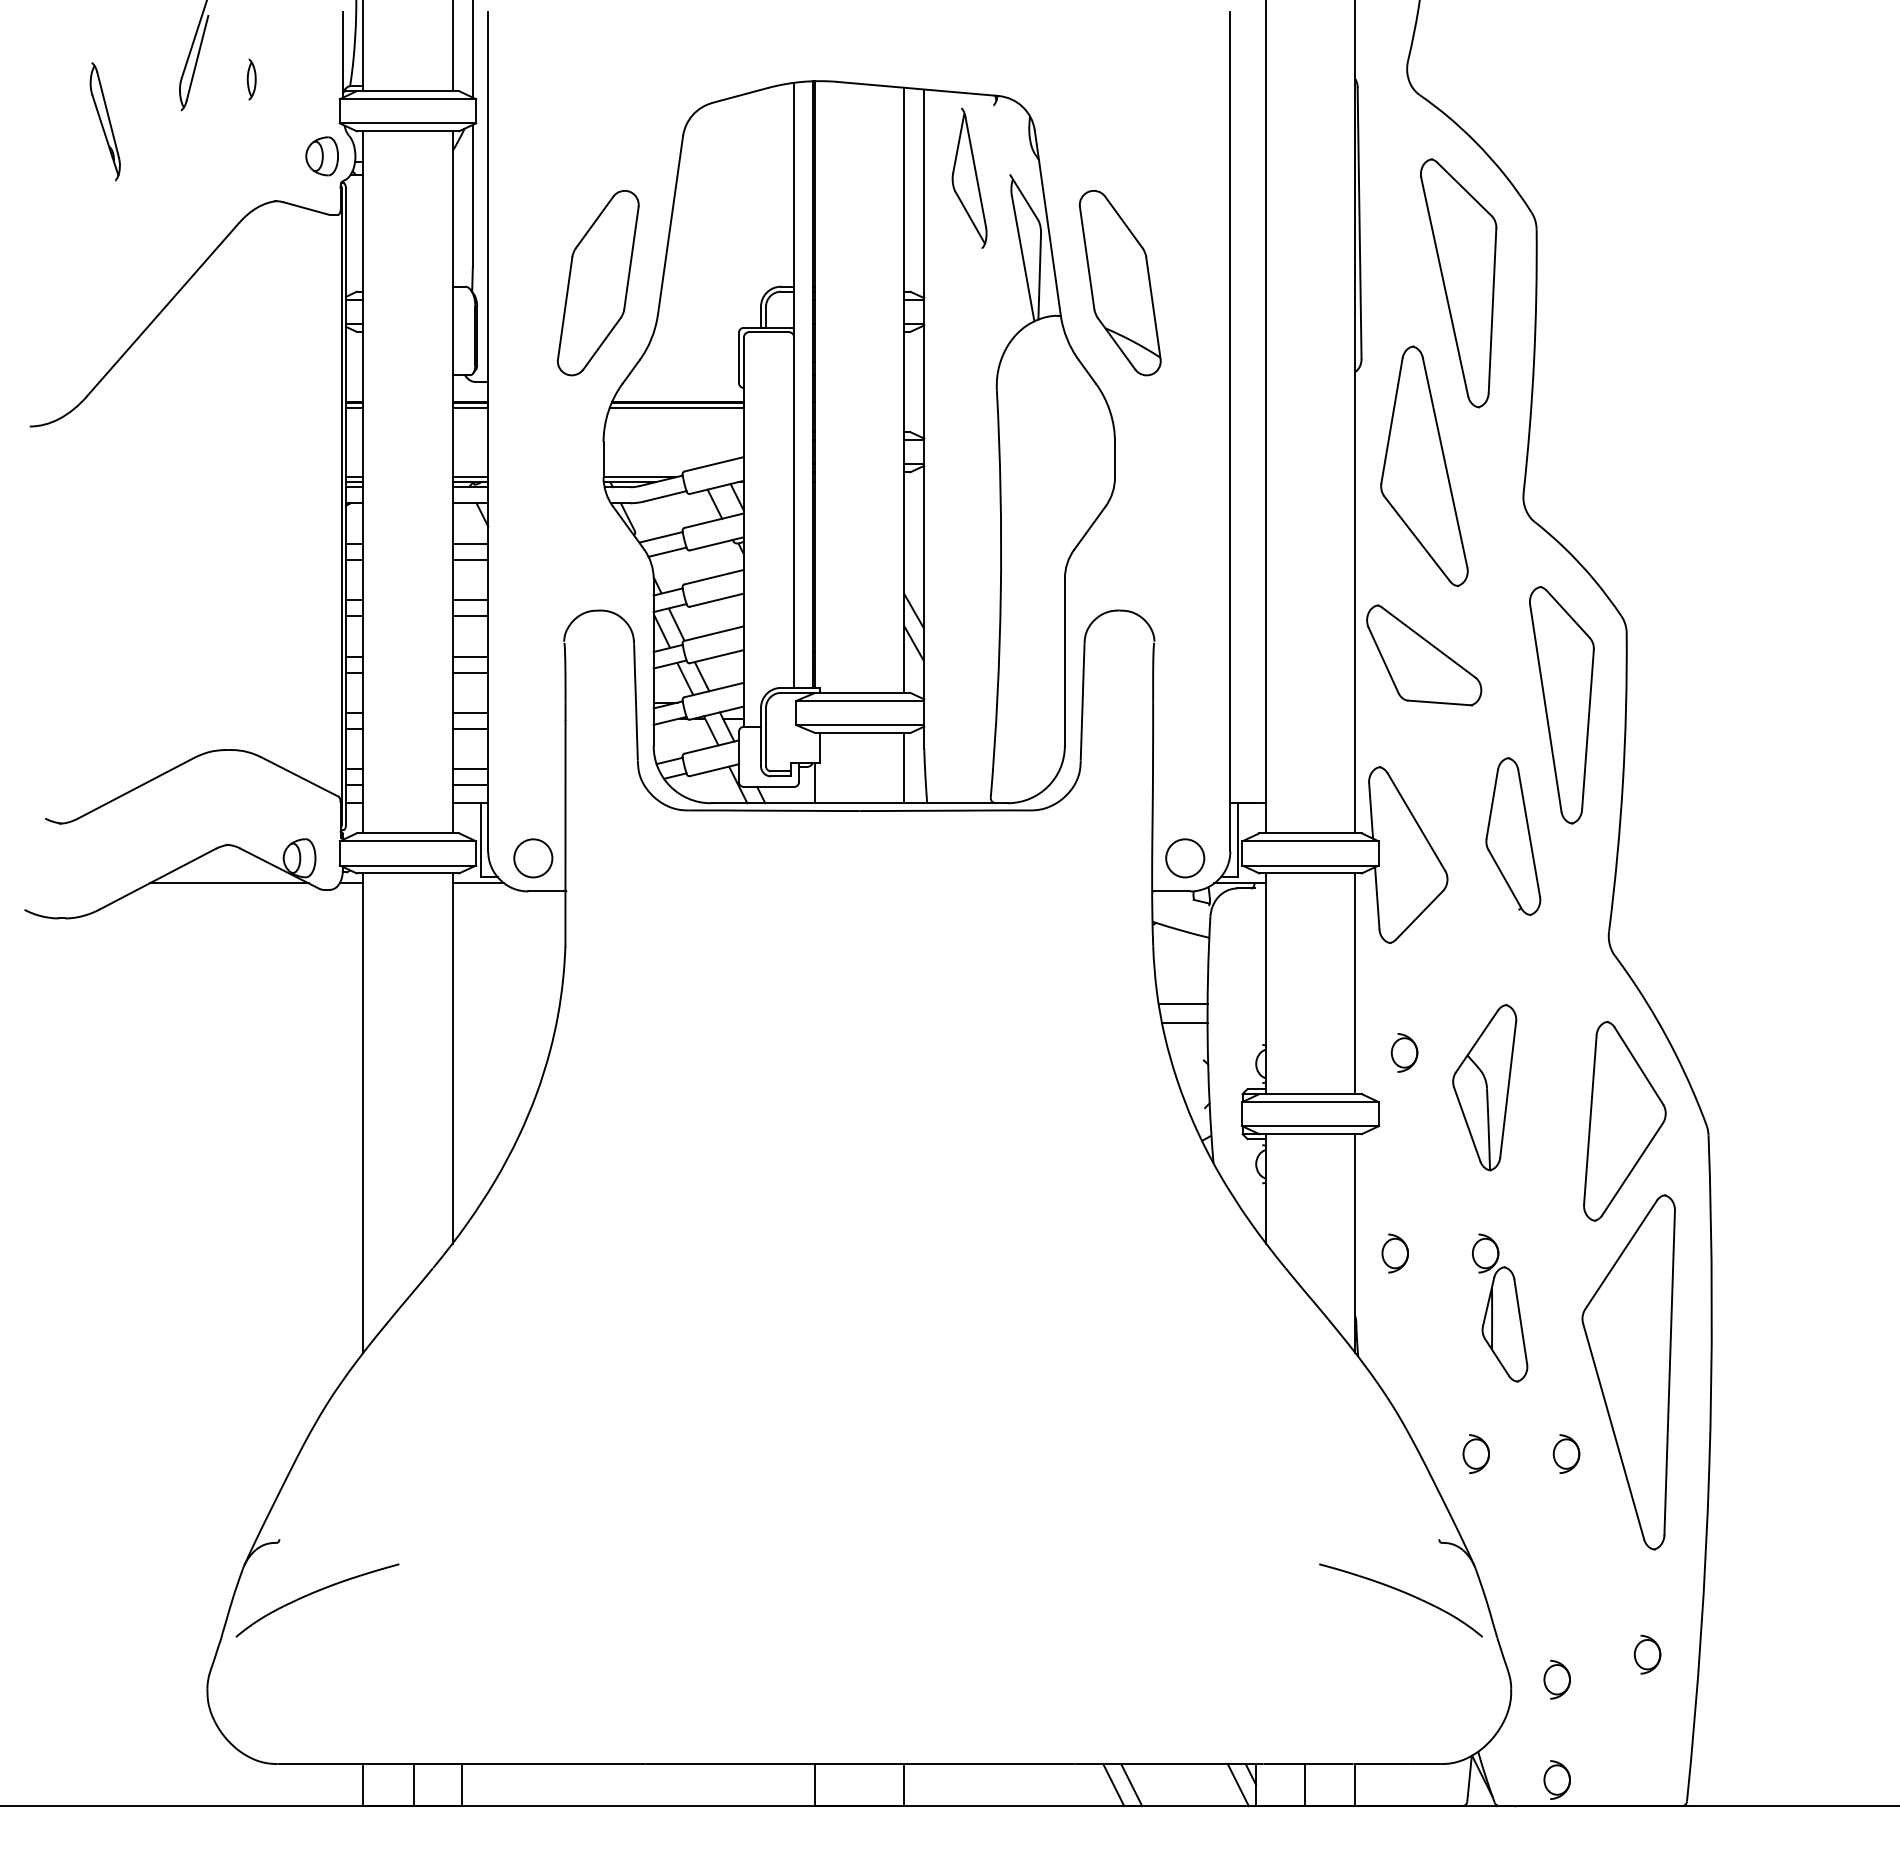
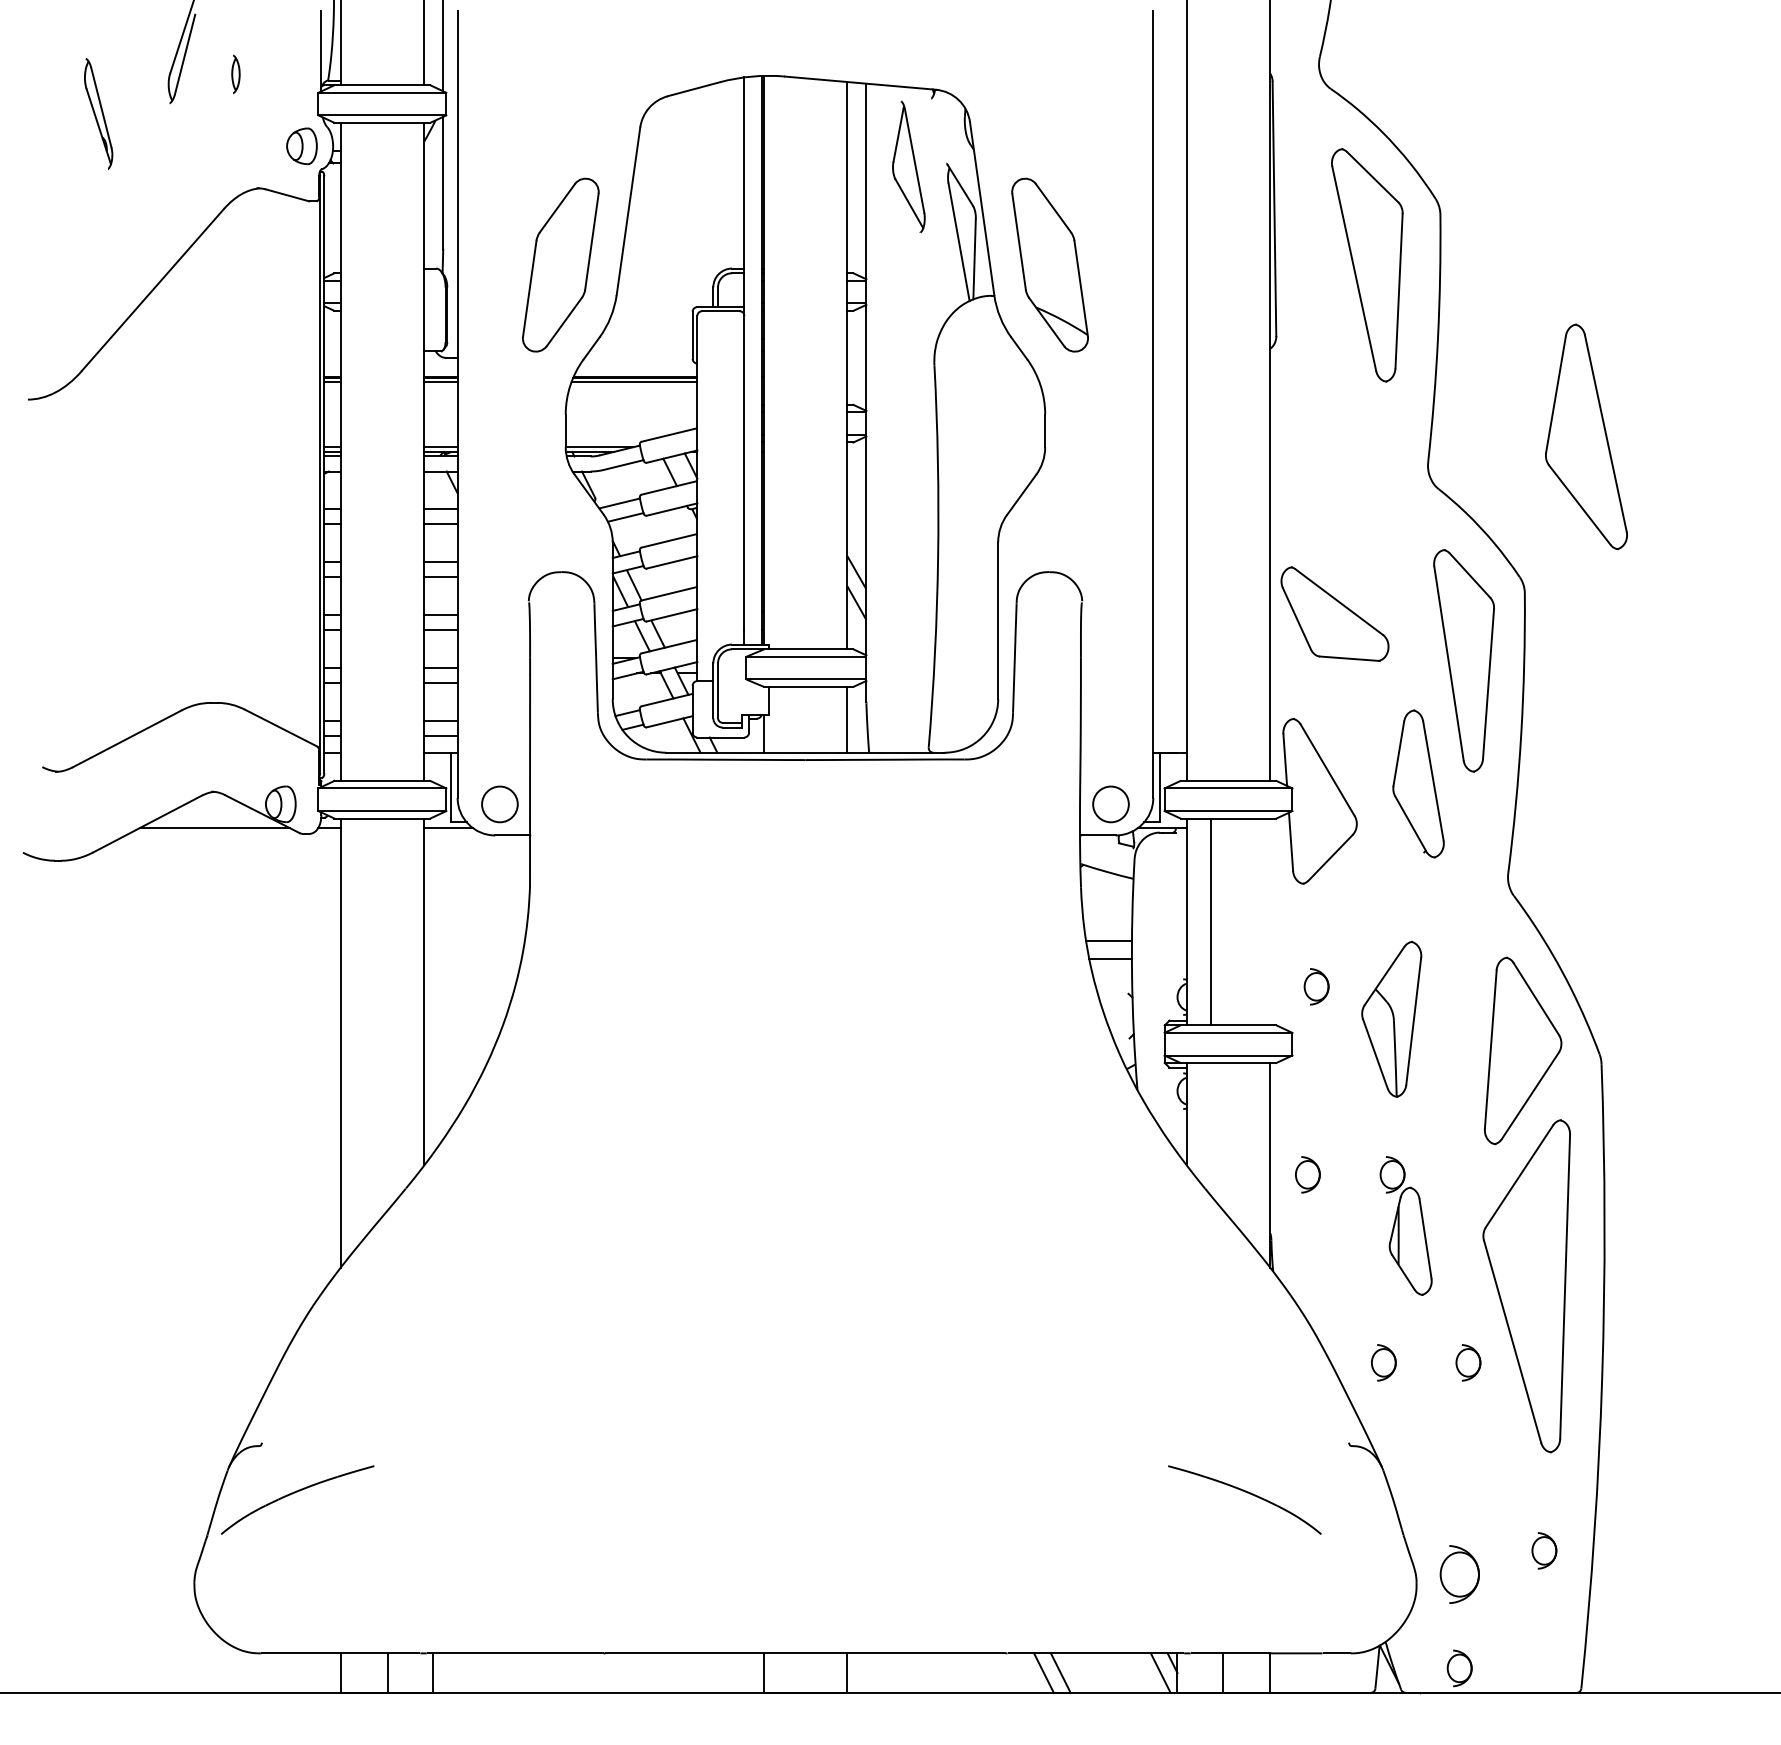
part: (1424, 465) -> (1586, 436), moved
line: (1355, 983) -> (1211, 921), moved
part: (1401, 1592) -> (1245, 1492), moved
part: (1556, 1679) -> (1459, 1574), size x1.6

